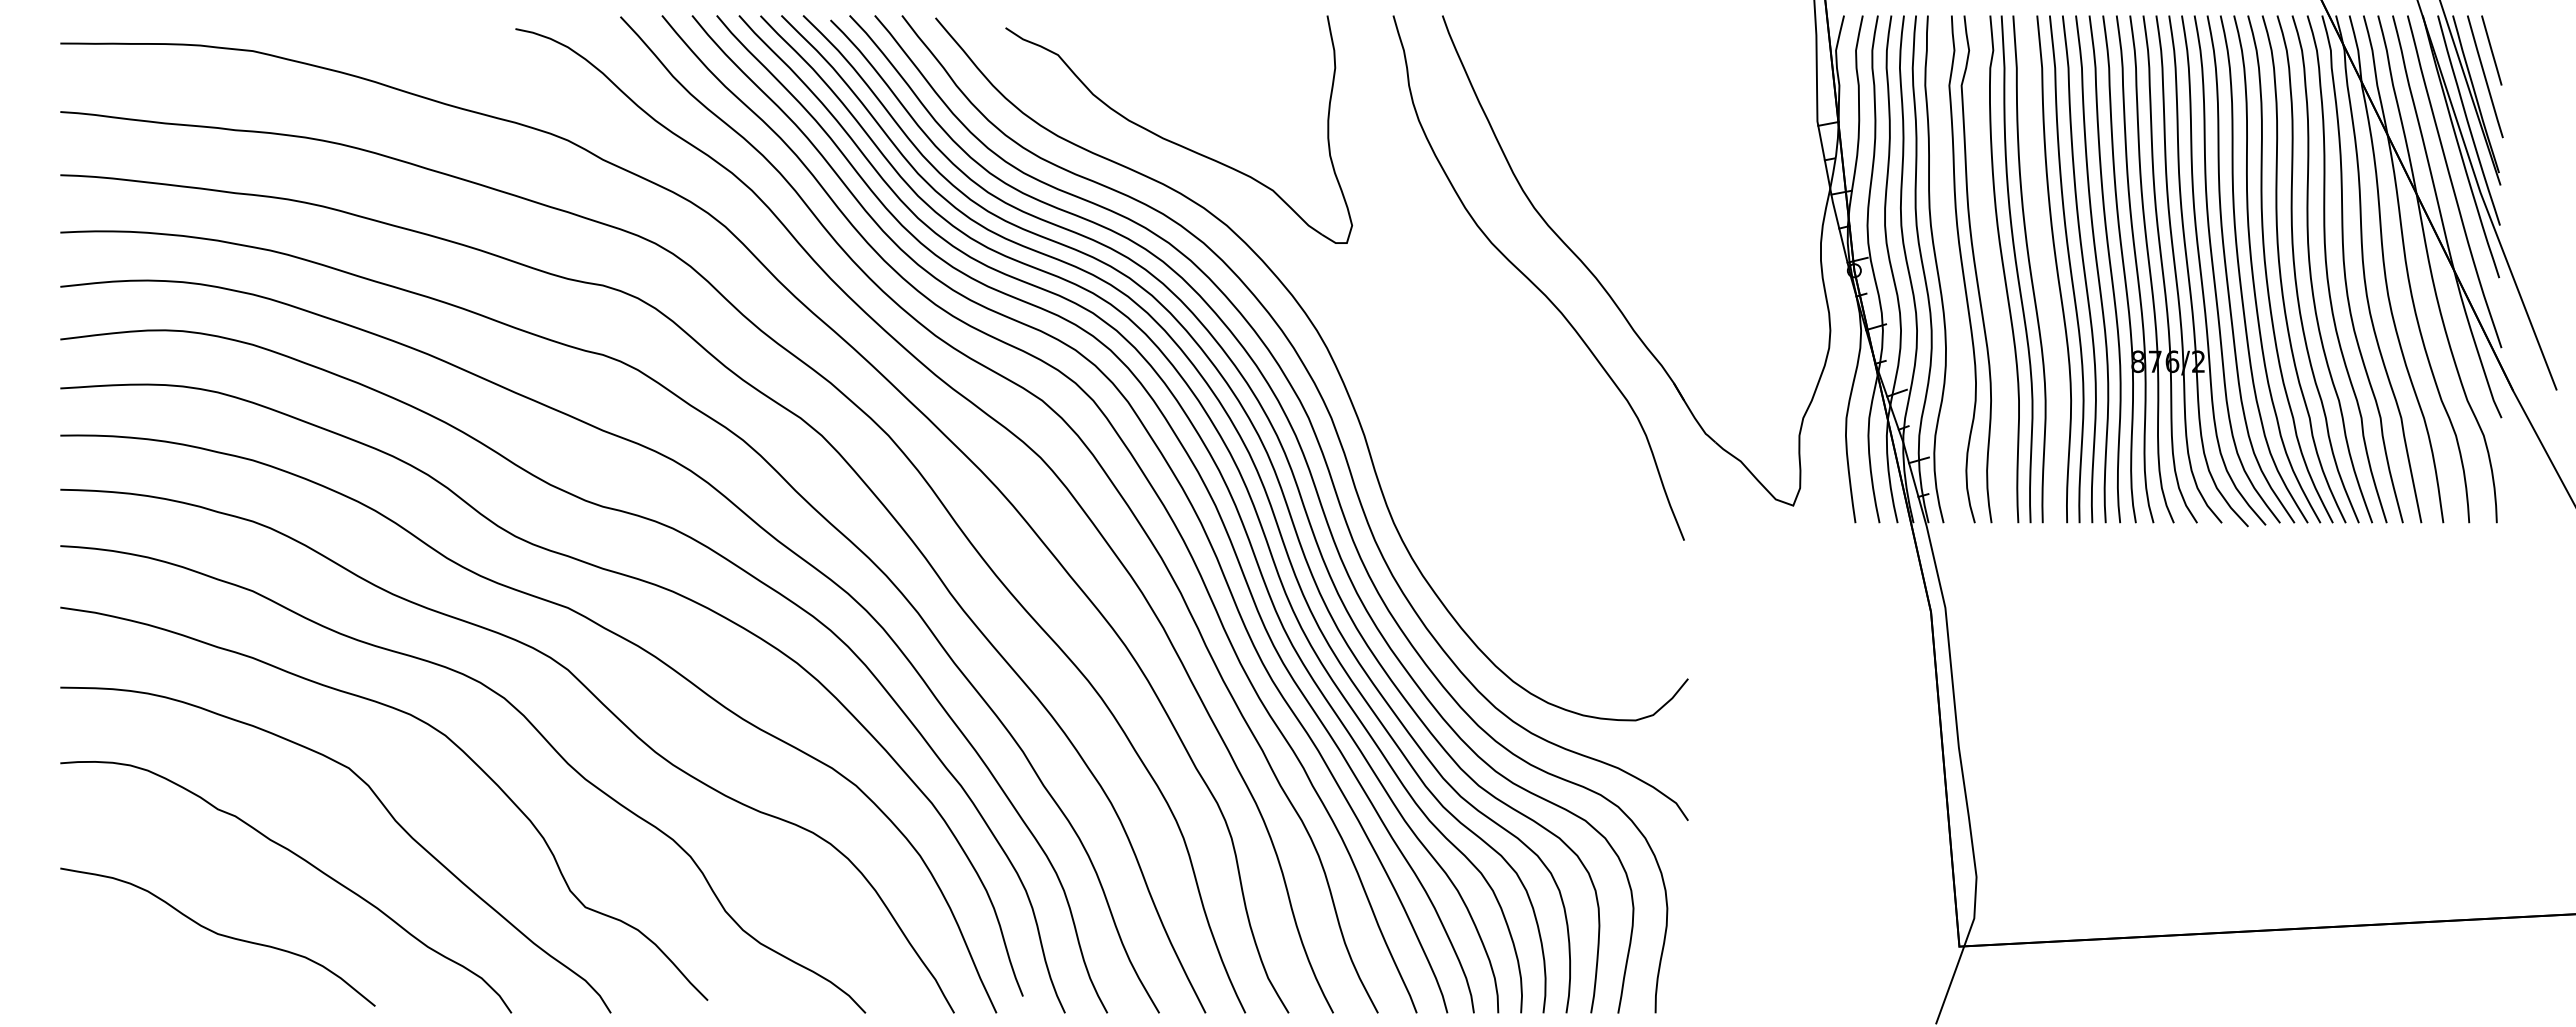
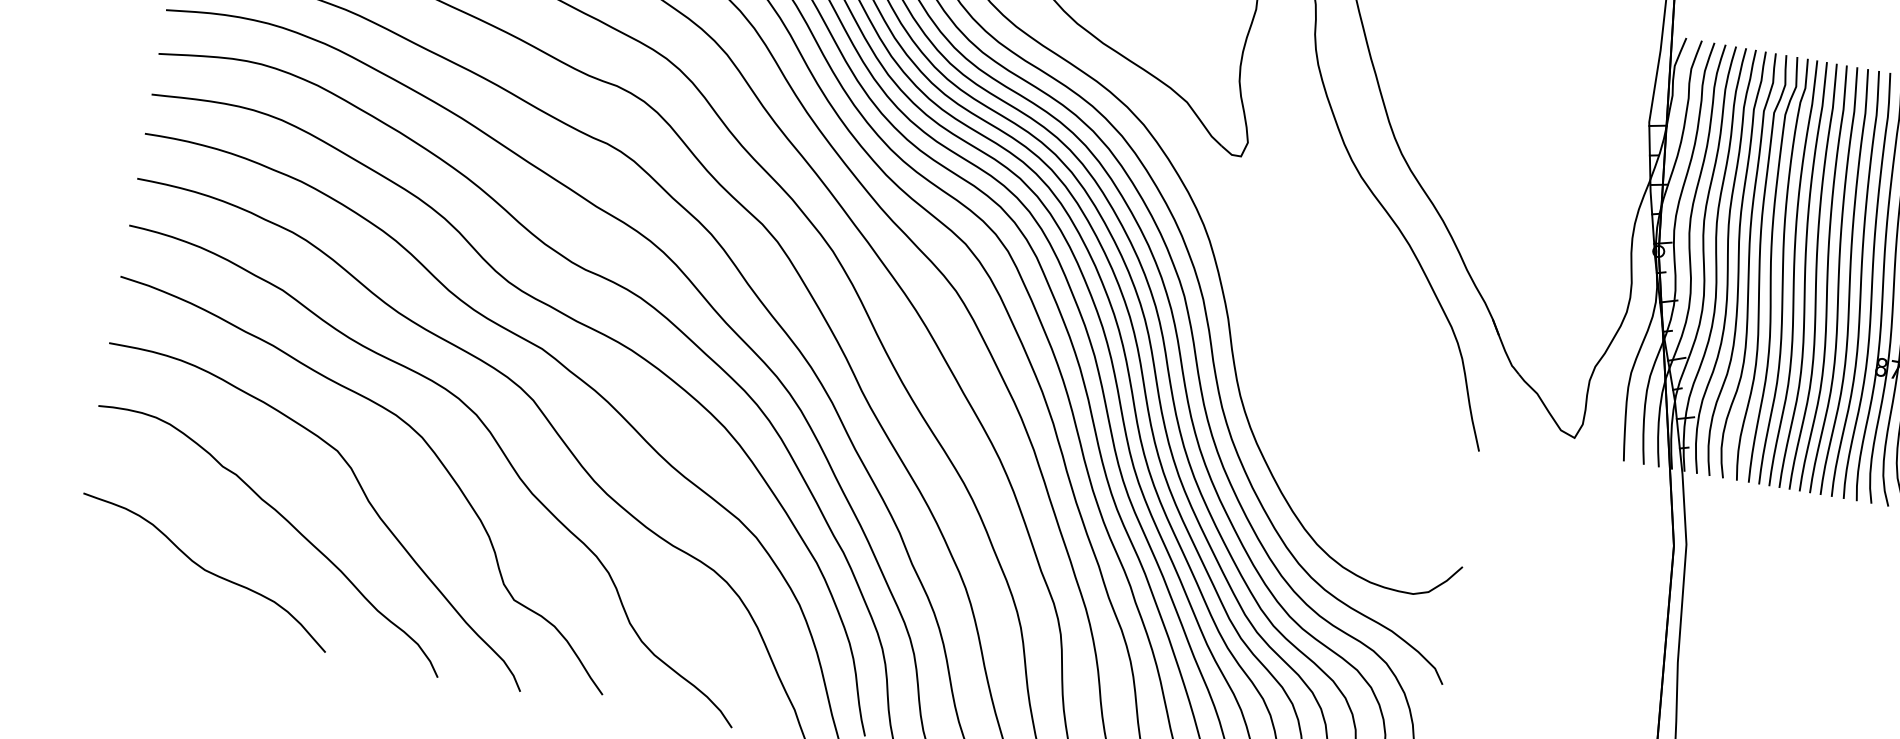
curve: (1949, 269) -> (1737, 263), added
curve: (1989, 269) -> (1771, 269), added
curve: (2042, 269) -> (1815, 277), added

